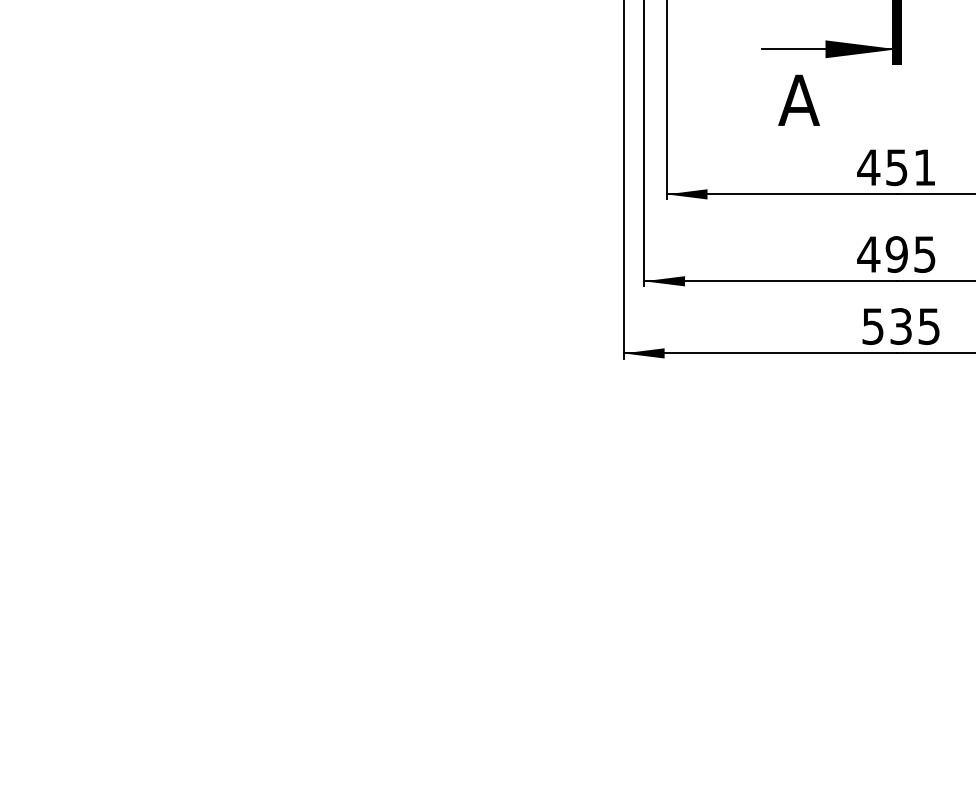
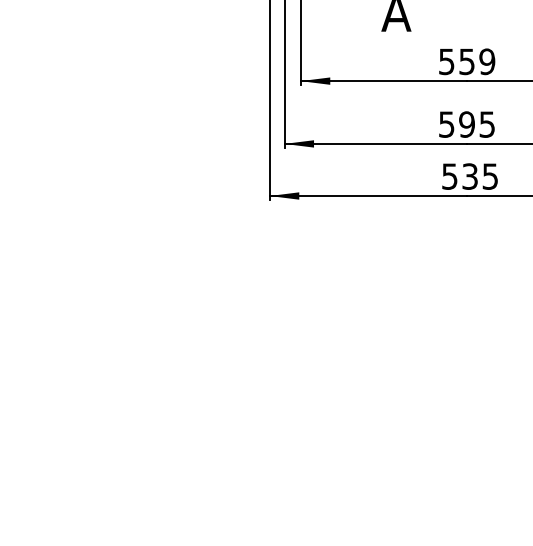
text: (896, 167) -> (466, 61), 451 -> 559
text: (868, 254) -> (446, 124), 495 -> 595

